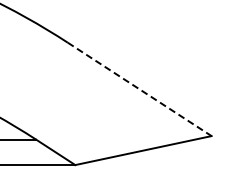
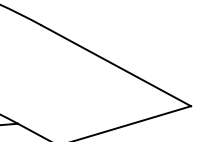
line: (139, 89) -> (116, 65), dashed -> solid

